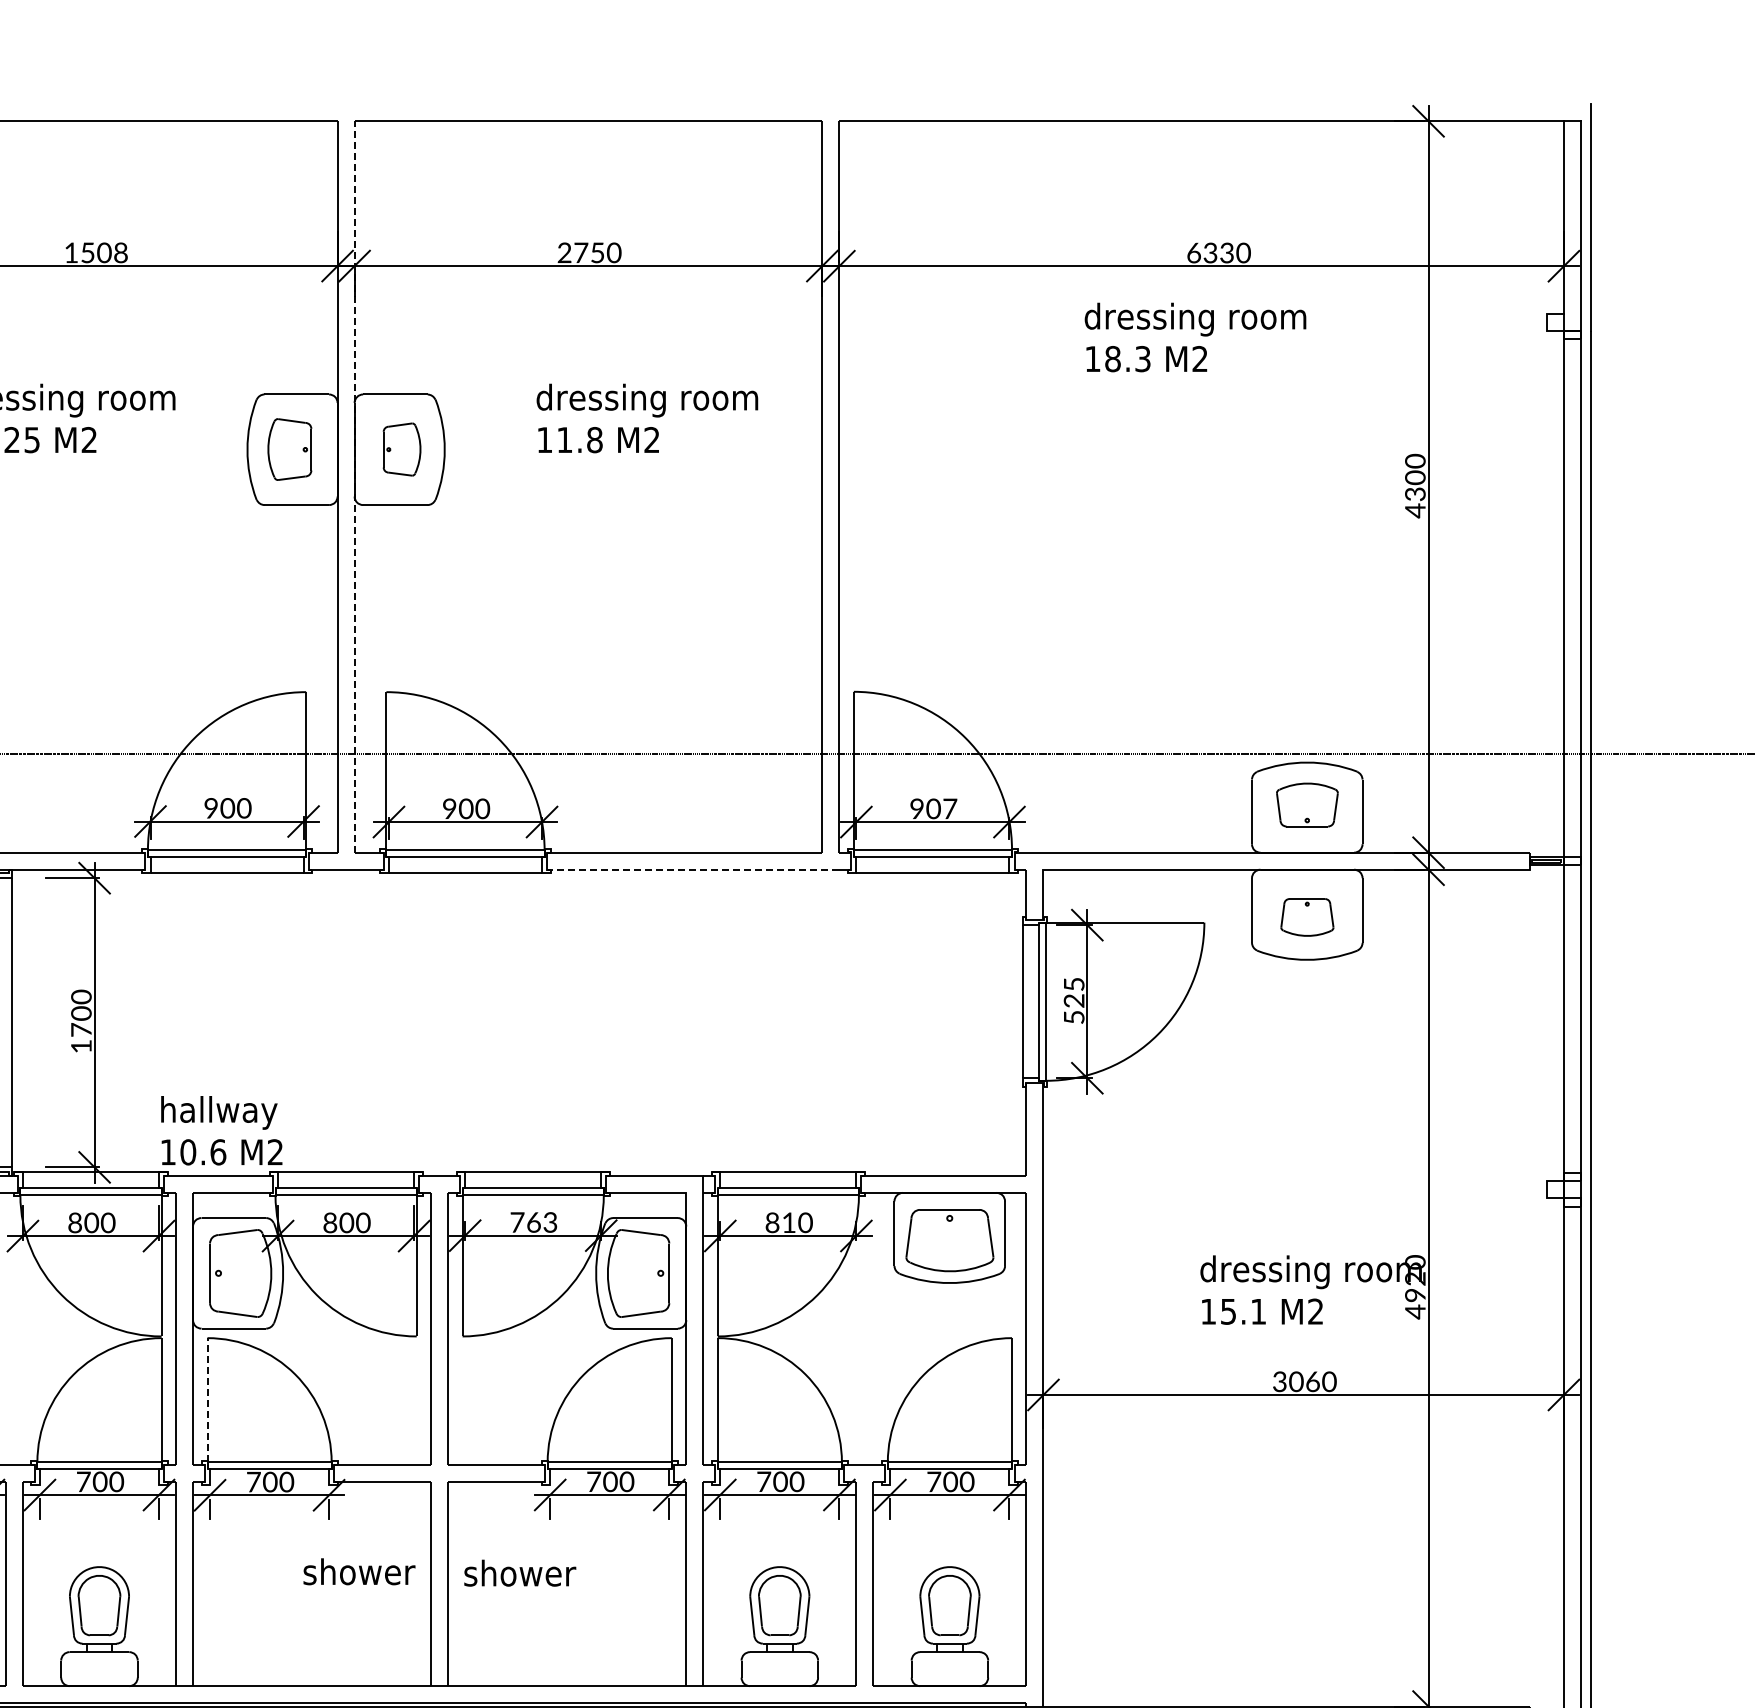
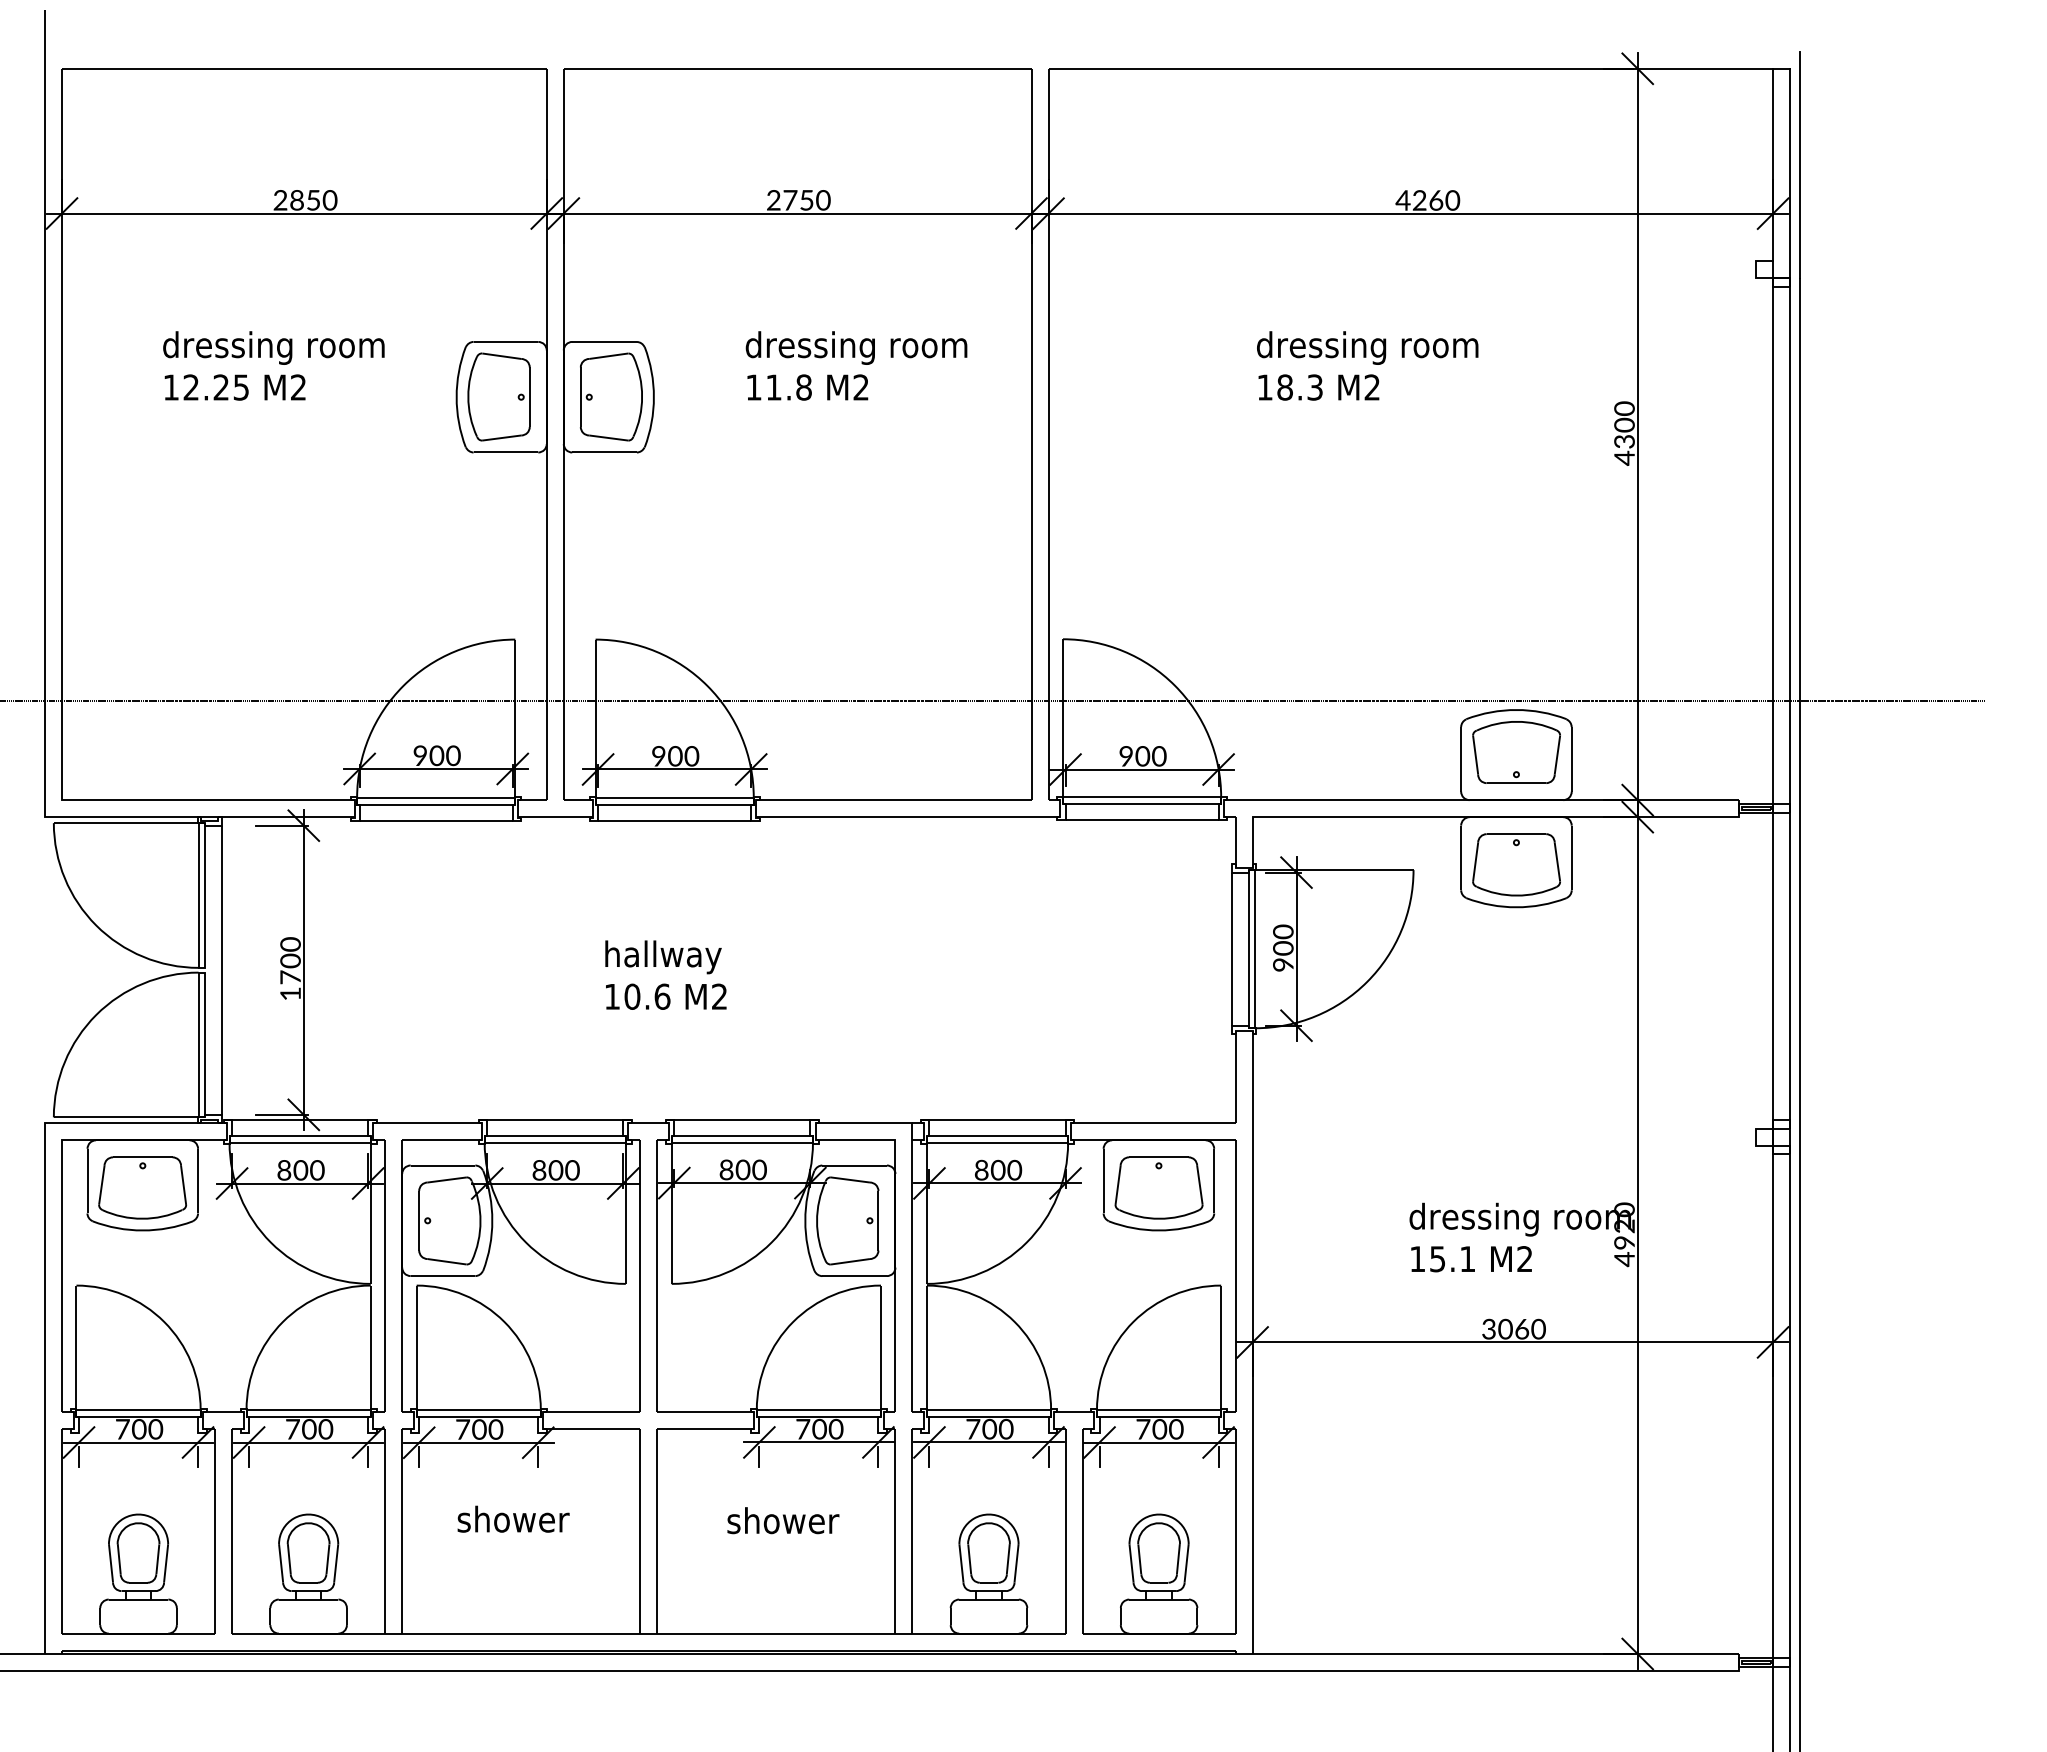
text: (96, 253) -> (305, 200), 1508 -> 2850
text: (1210, 253) -> (1419, 200), 6330 -> 4260
text: (1195, 337) -> (1367, 365), moved
part: (289, 449) -> (498, 396), size x1.43
part: (401, 449) -> (610, 396), size x1.67
line: (354, 487) -> (563, 434), dashed -> solid
part: (1307, 805) -> (1516, 752), size x1.43
text: (950, 809) -> (1159, 756), 907 -> 900
line: (692, 870) -> (901, 817), dashed -> solid
part: (1307, 917) -> (1516, 864), size x1.67
text: (1074, 1000) -> (1283, 947), 525 -> 900
text: (221, 1130) -> (665, 974), moved
text: (533, 1222) -> (742, 1169), 763 -> 800
text: (788, 1222) -> (997, 1169), 810 -> 800
line: (207, 1400) -> (416, 1347), dashed -> solid
text: (359, 1571) -> (513, 1518), moved
text: (520, 1573) -> (783, 1520), moved

